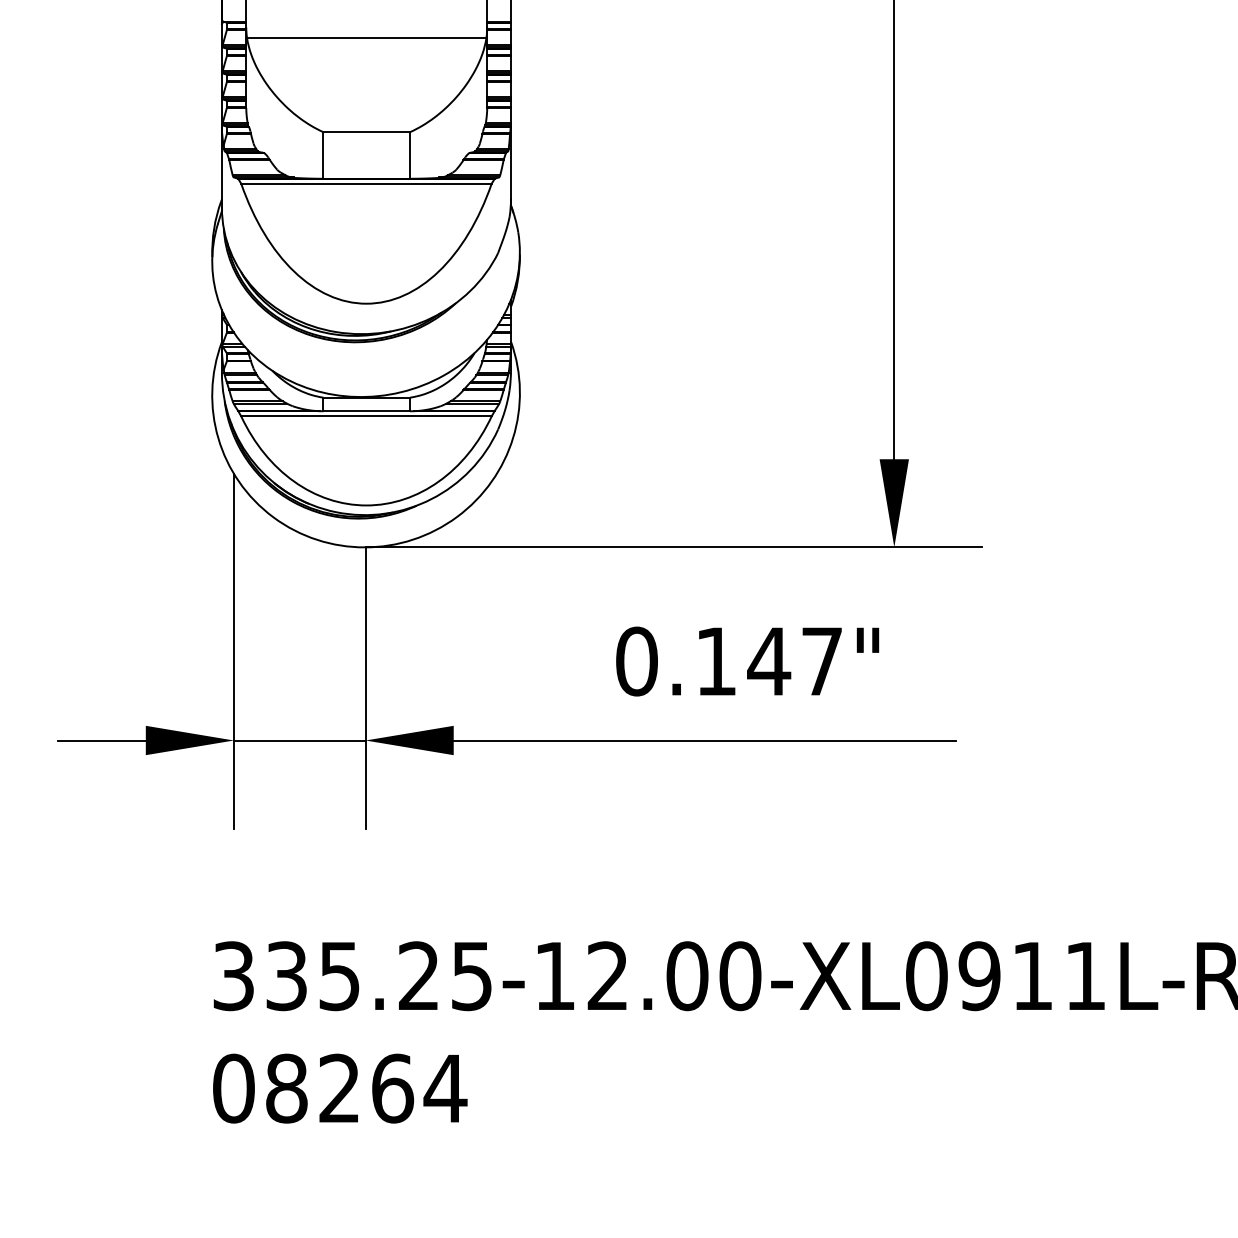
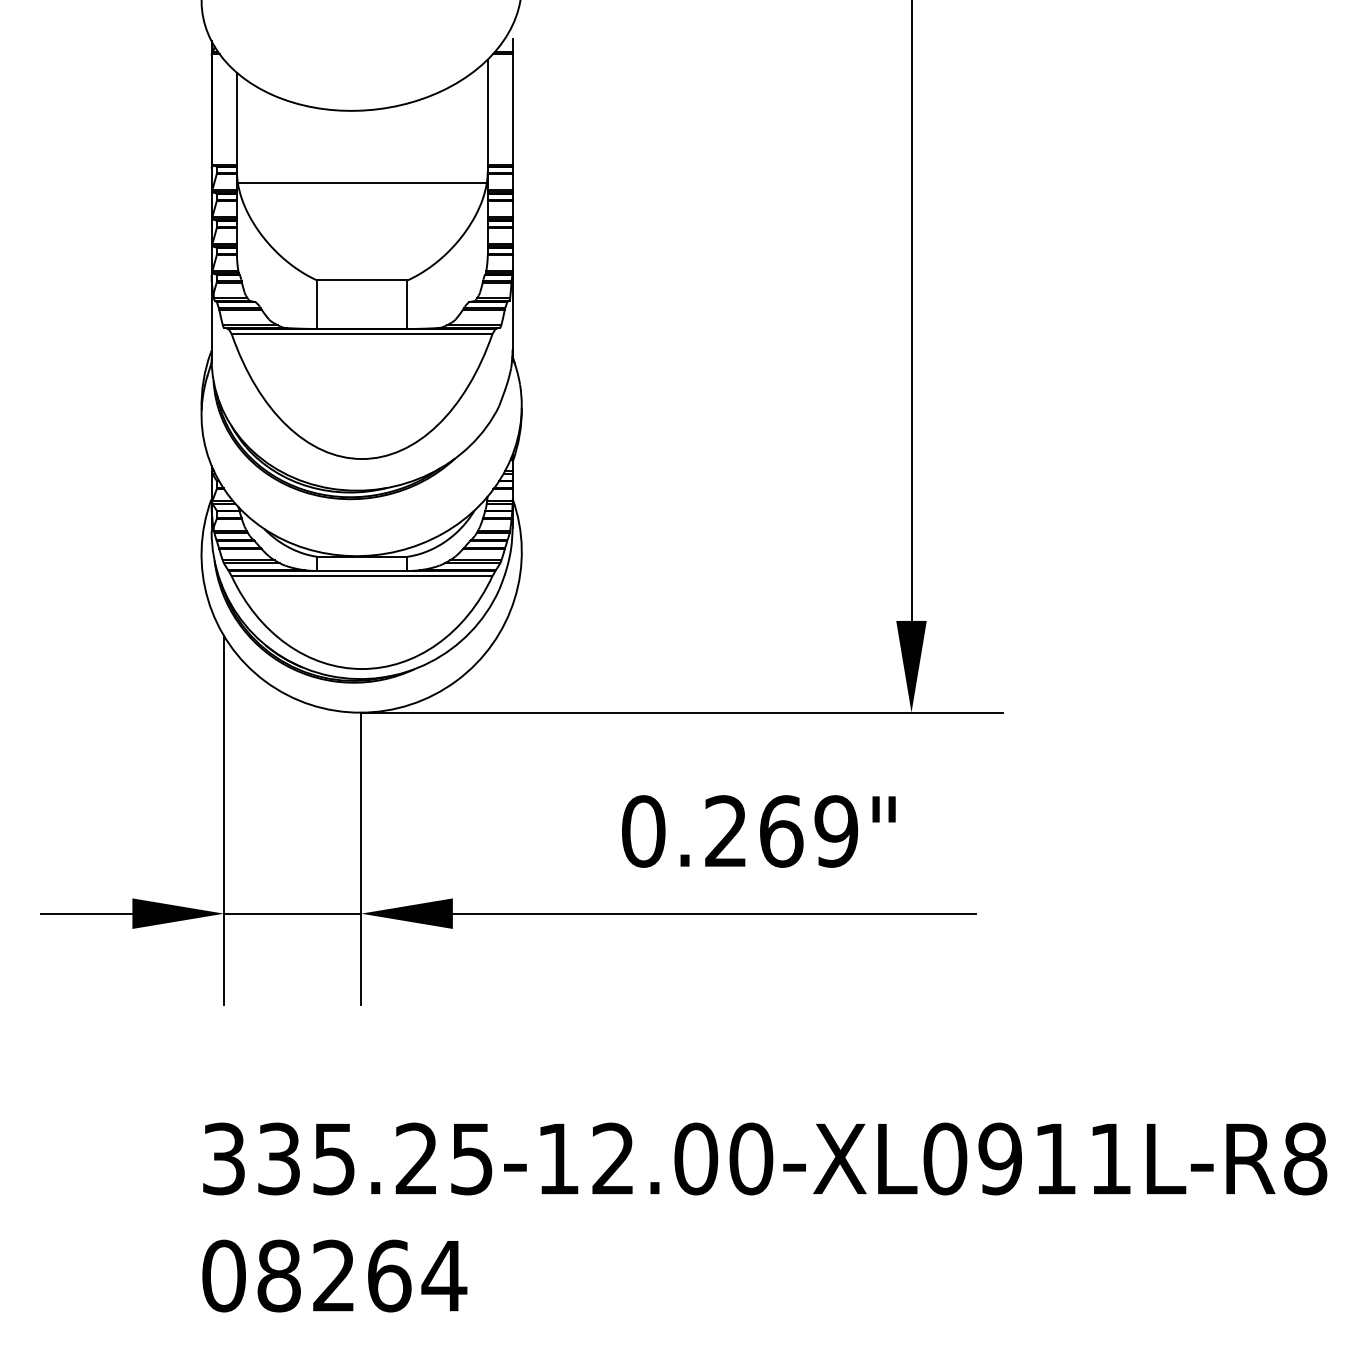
text: (769, 661) -> (781, 831), 0.147" -> 0.269"

